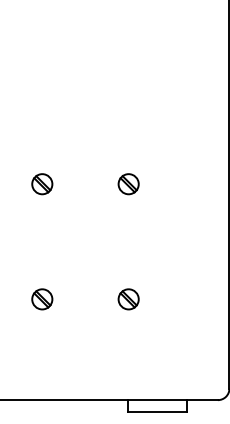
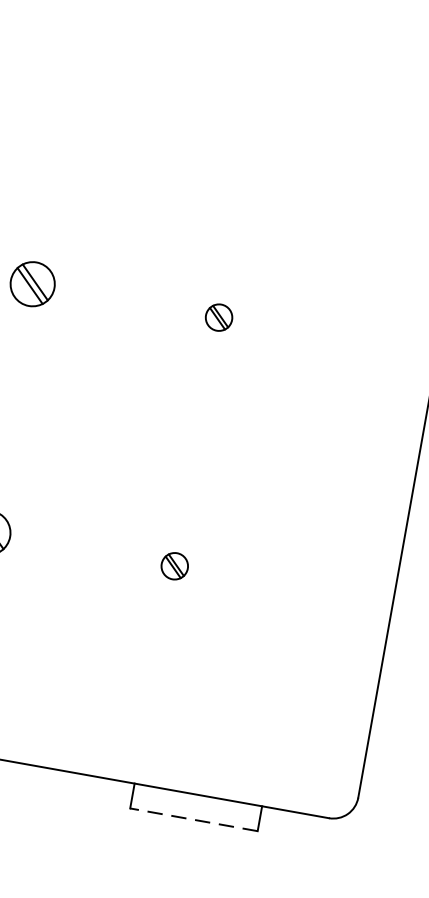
part: (128, 184) -> (218, 317), size x0.6
part: (128, 299) -> (174, 566), size x0.6
line: (157, 411) -> (194, 819), solid -> dashed

